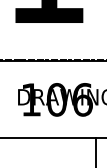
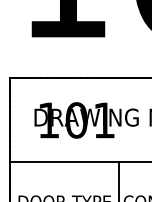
text: (82, 99) -> (104, 120), 106 -> 101

